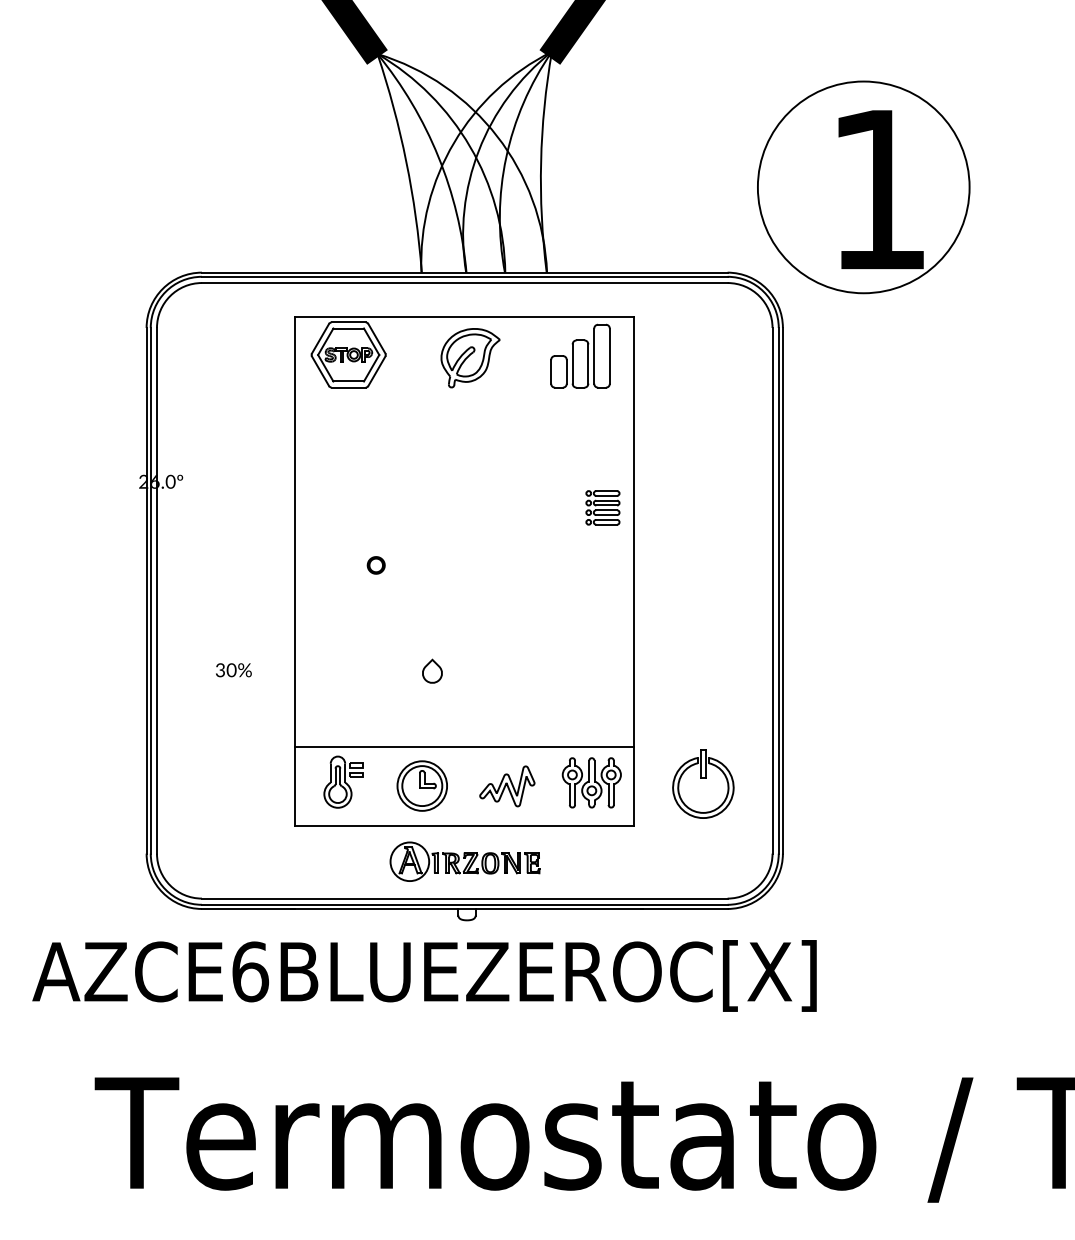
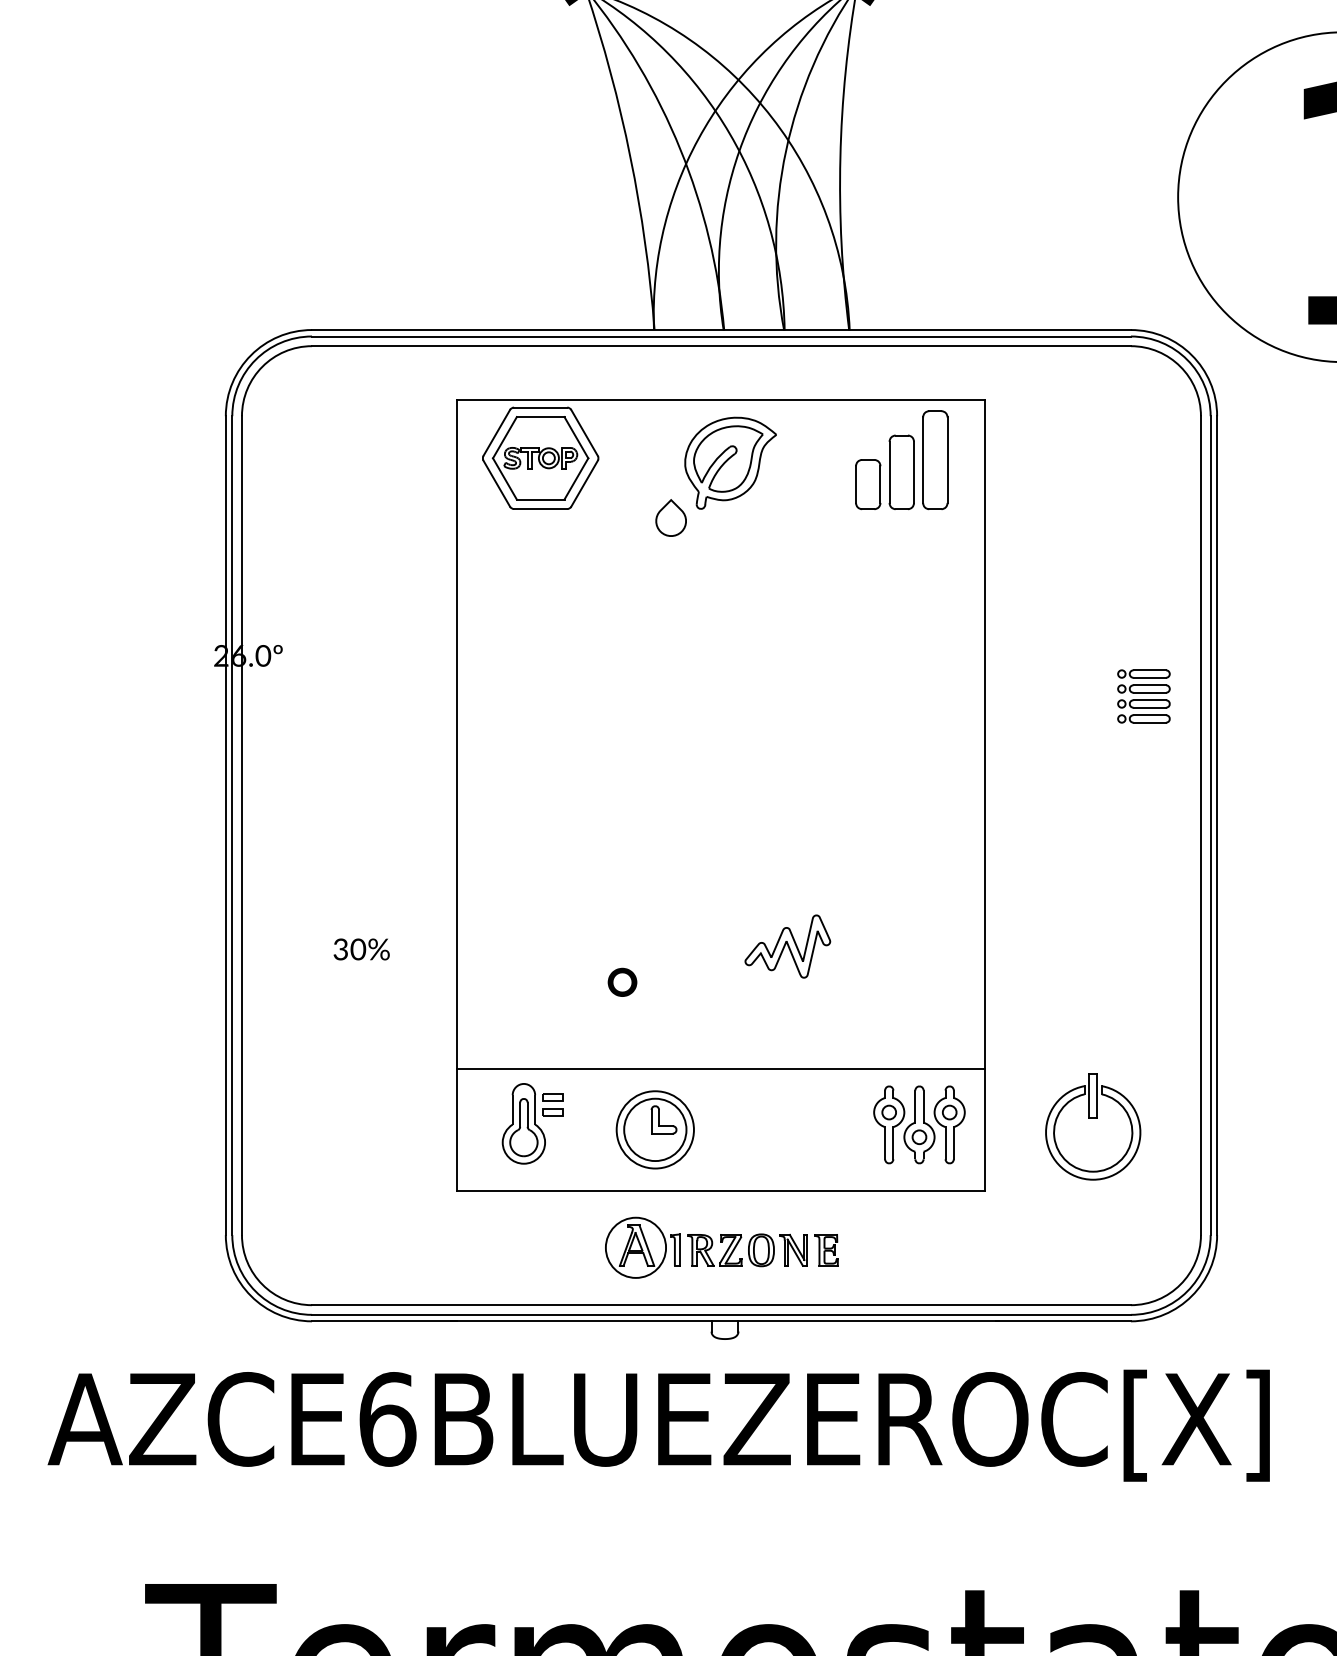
part: (602, 507) -> (1143, 695), moved
text: (375, 565) -> (621, 982), moved
part: (432, 670) -> (671, 516), moved
part: (507, 786) -> (788, 946), moved

